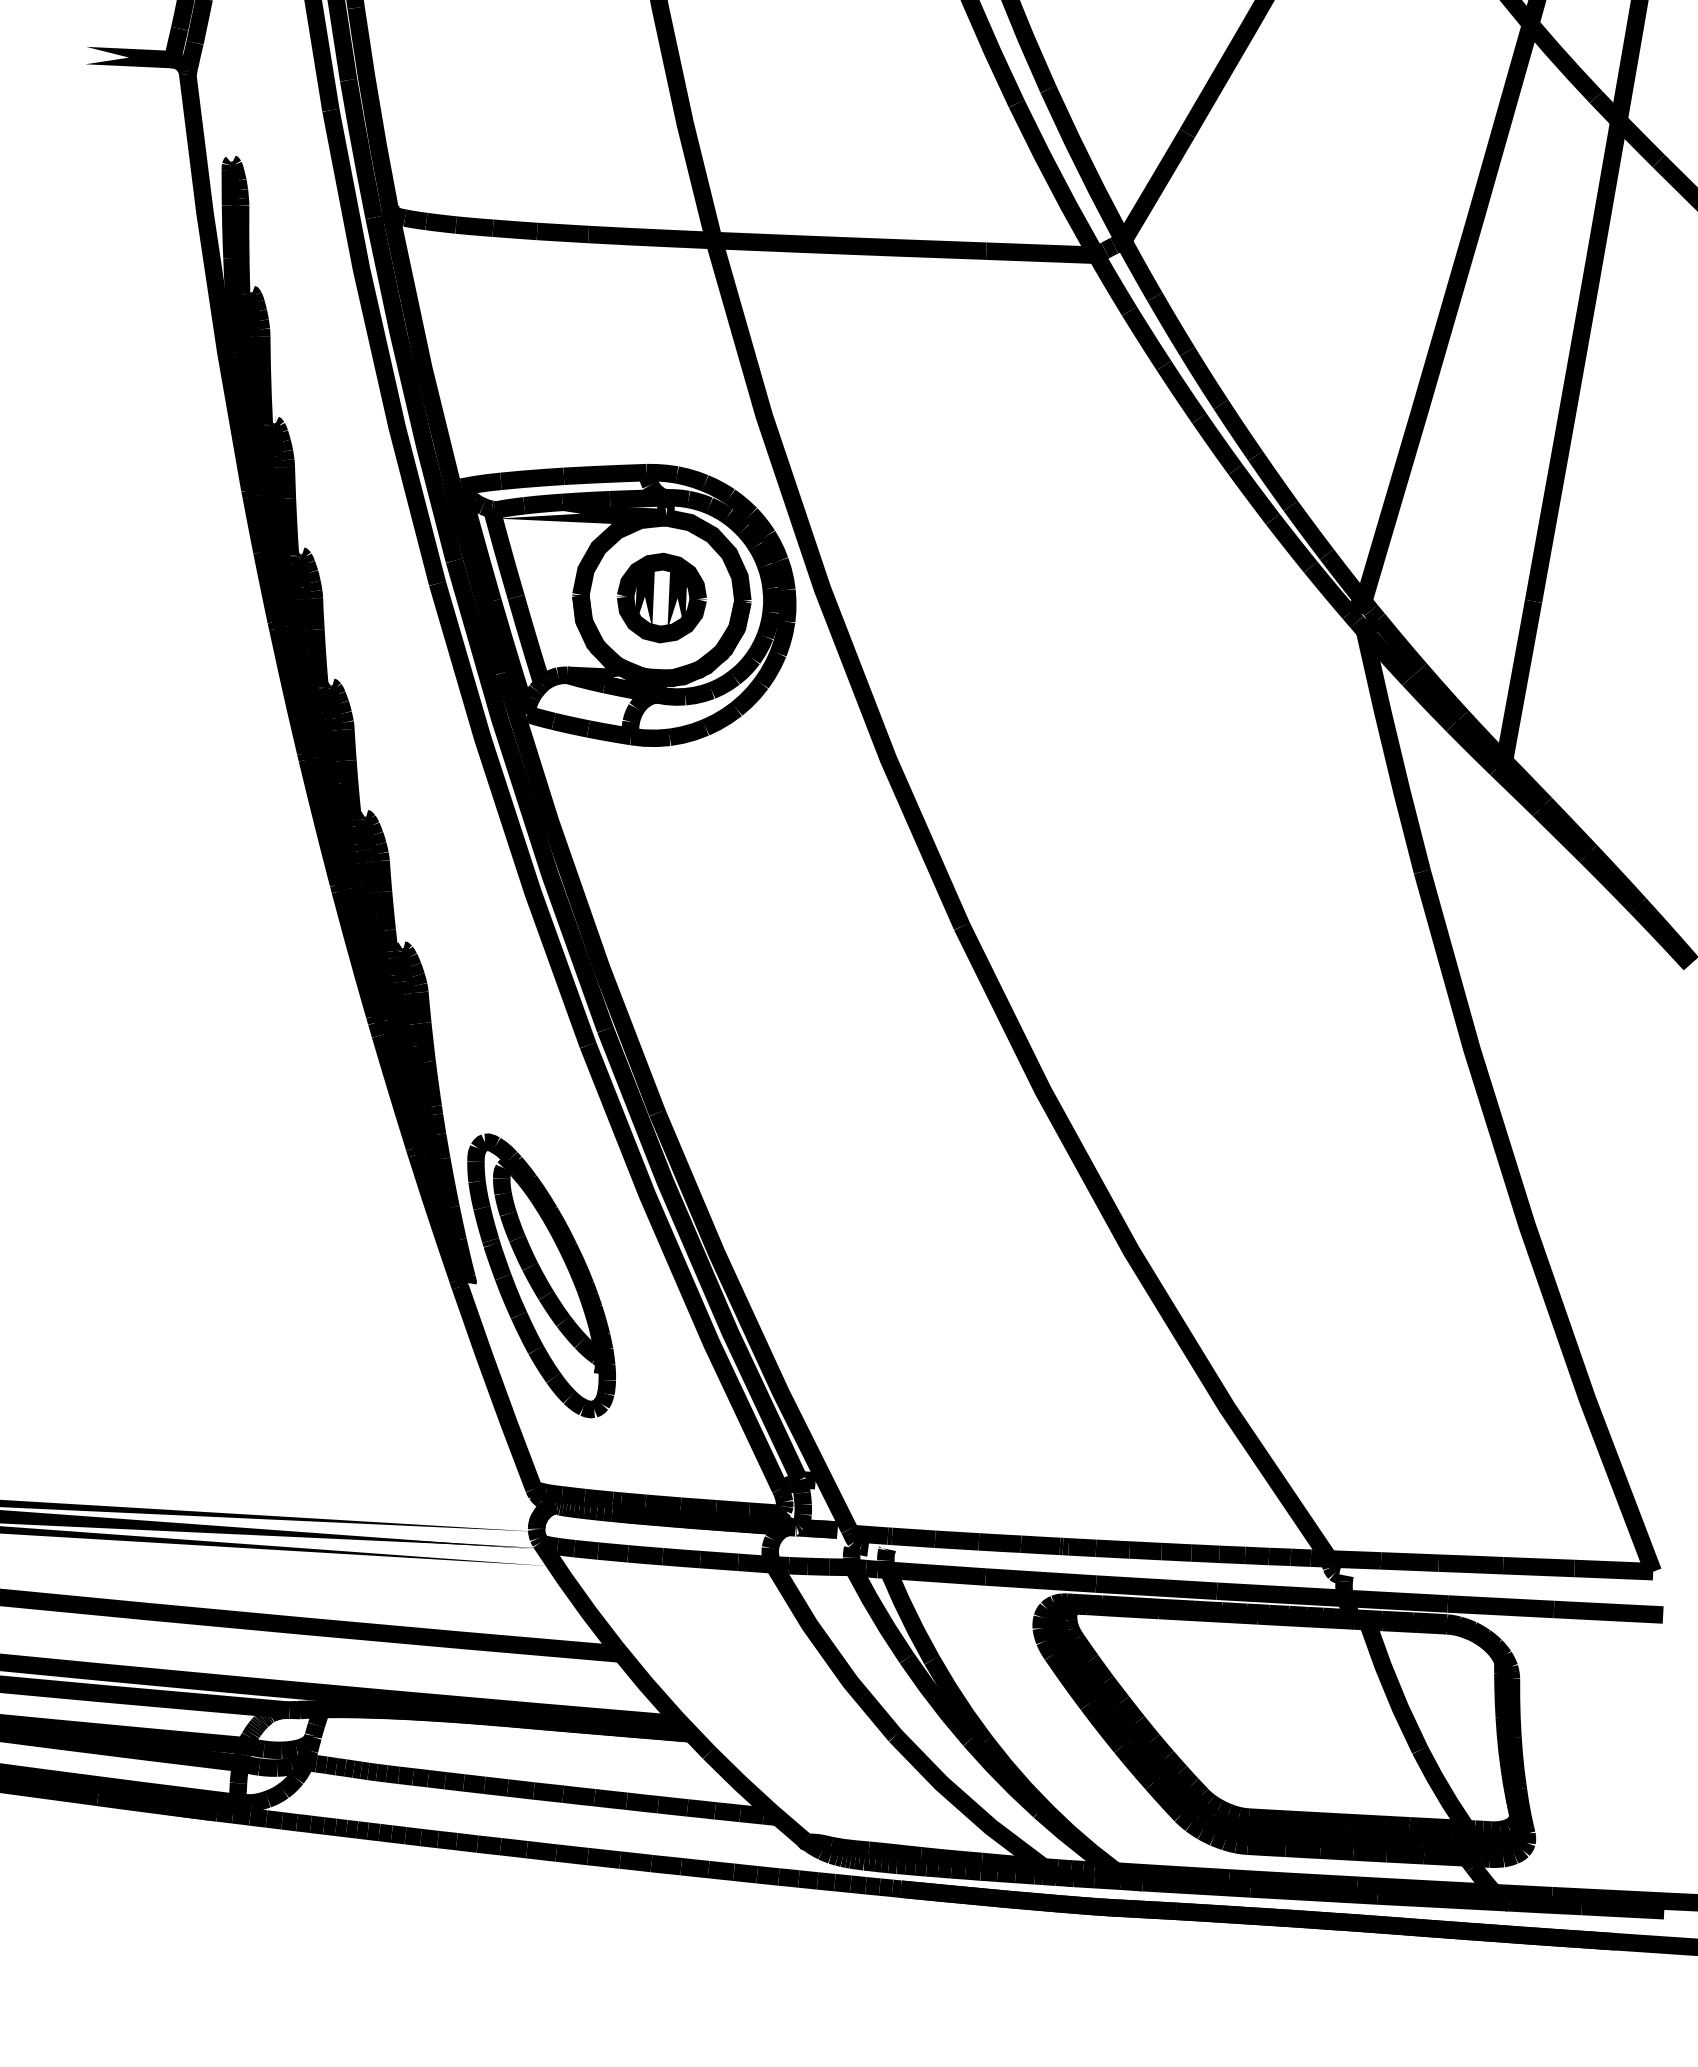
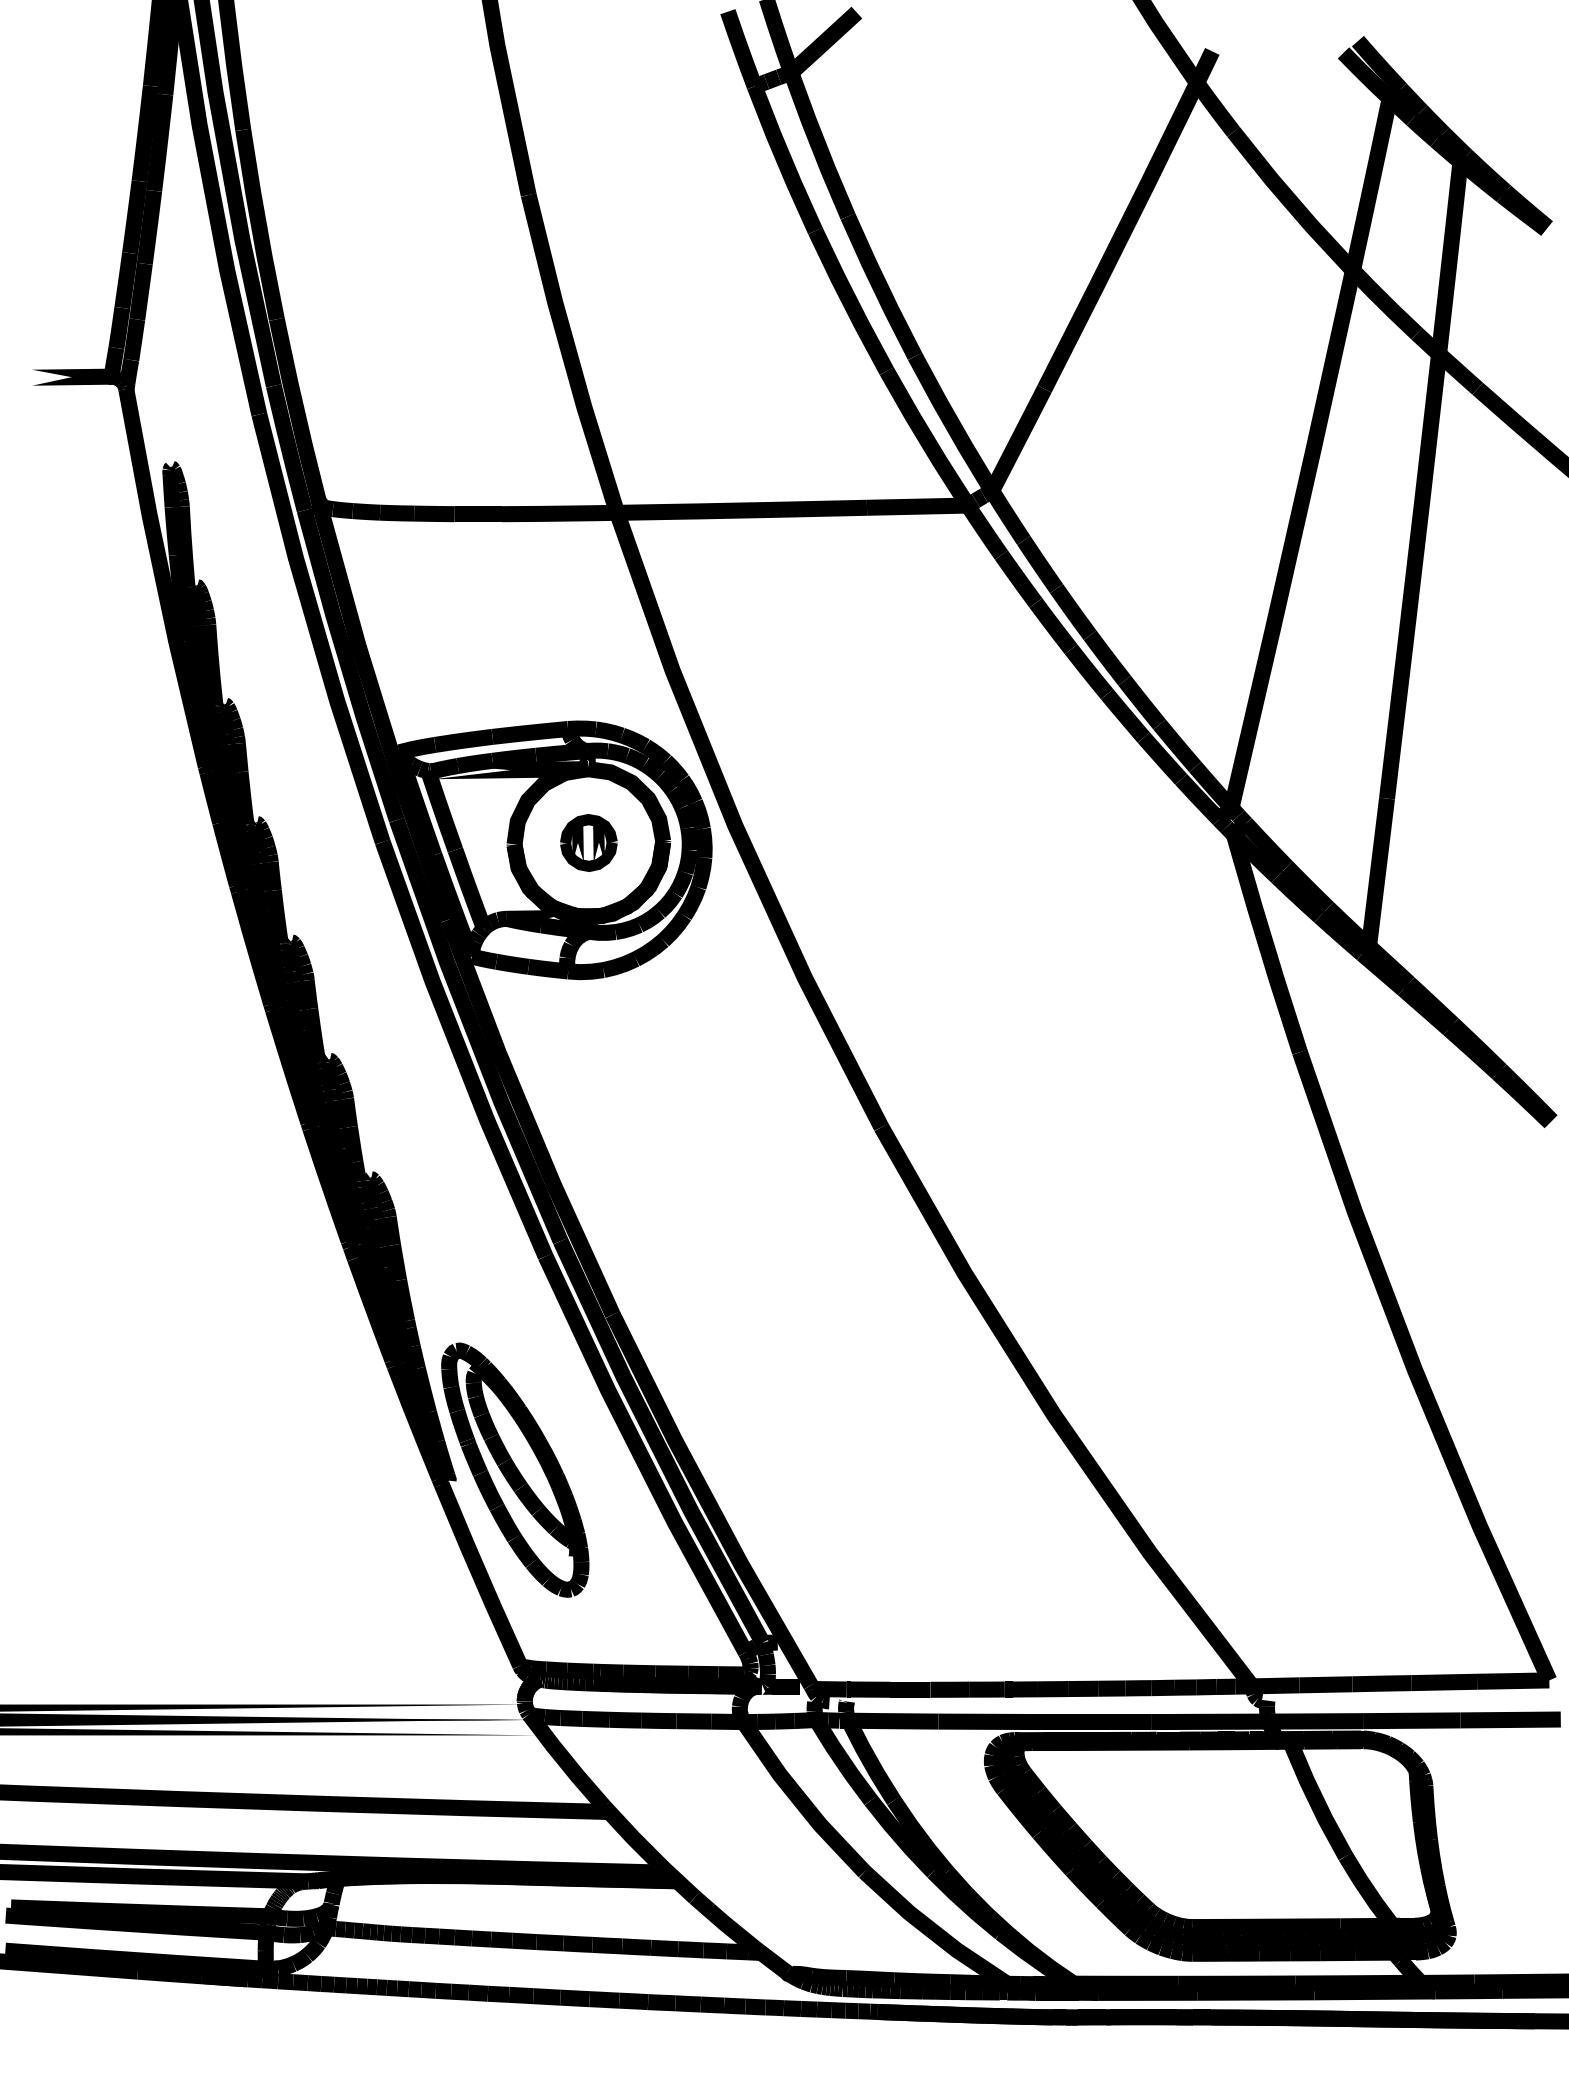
part: (661, 597) -> (588, 842), size x0.7

